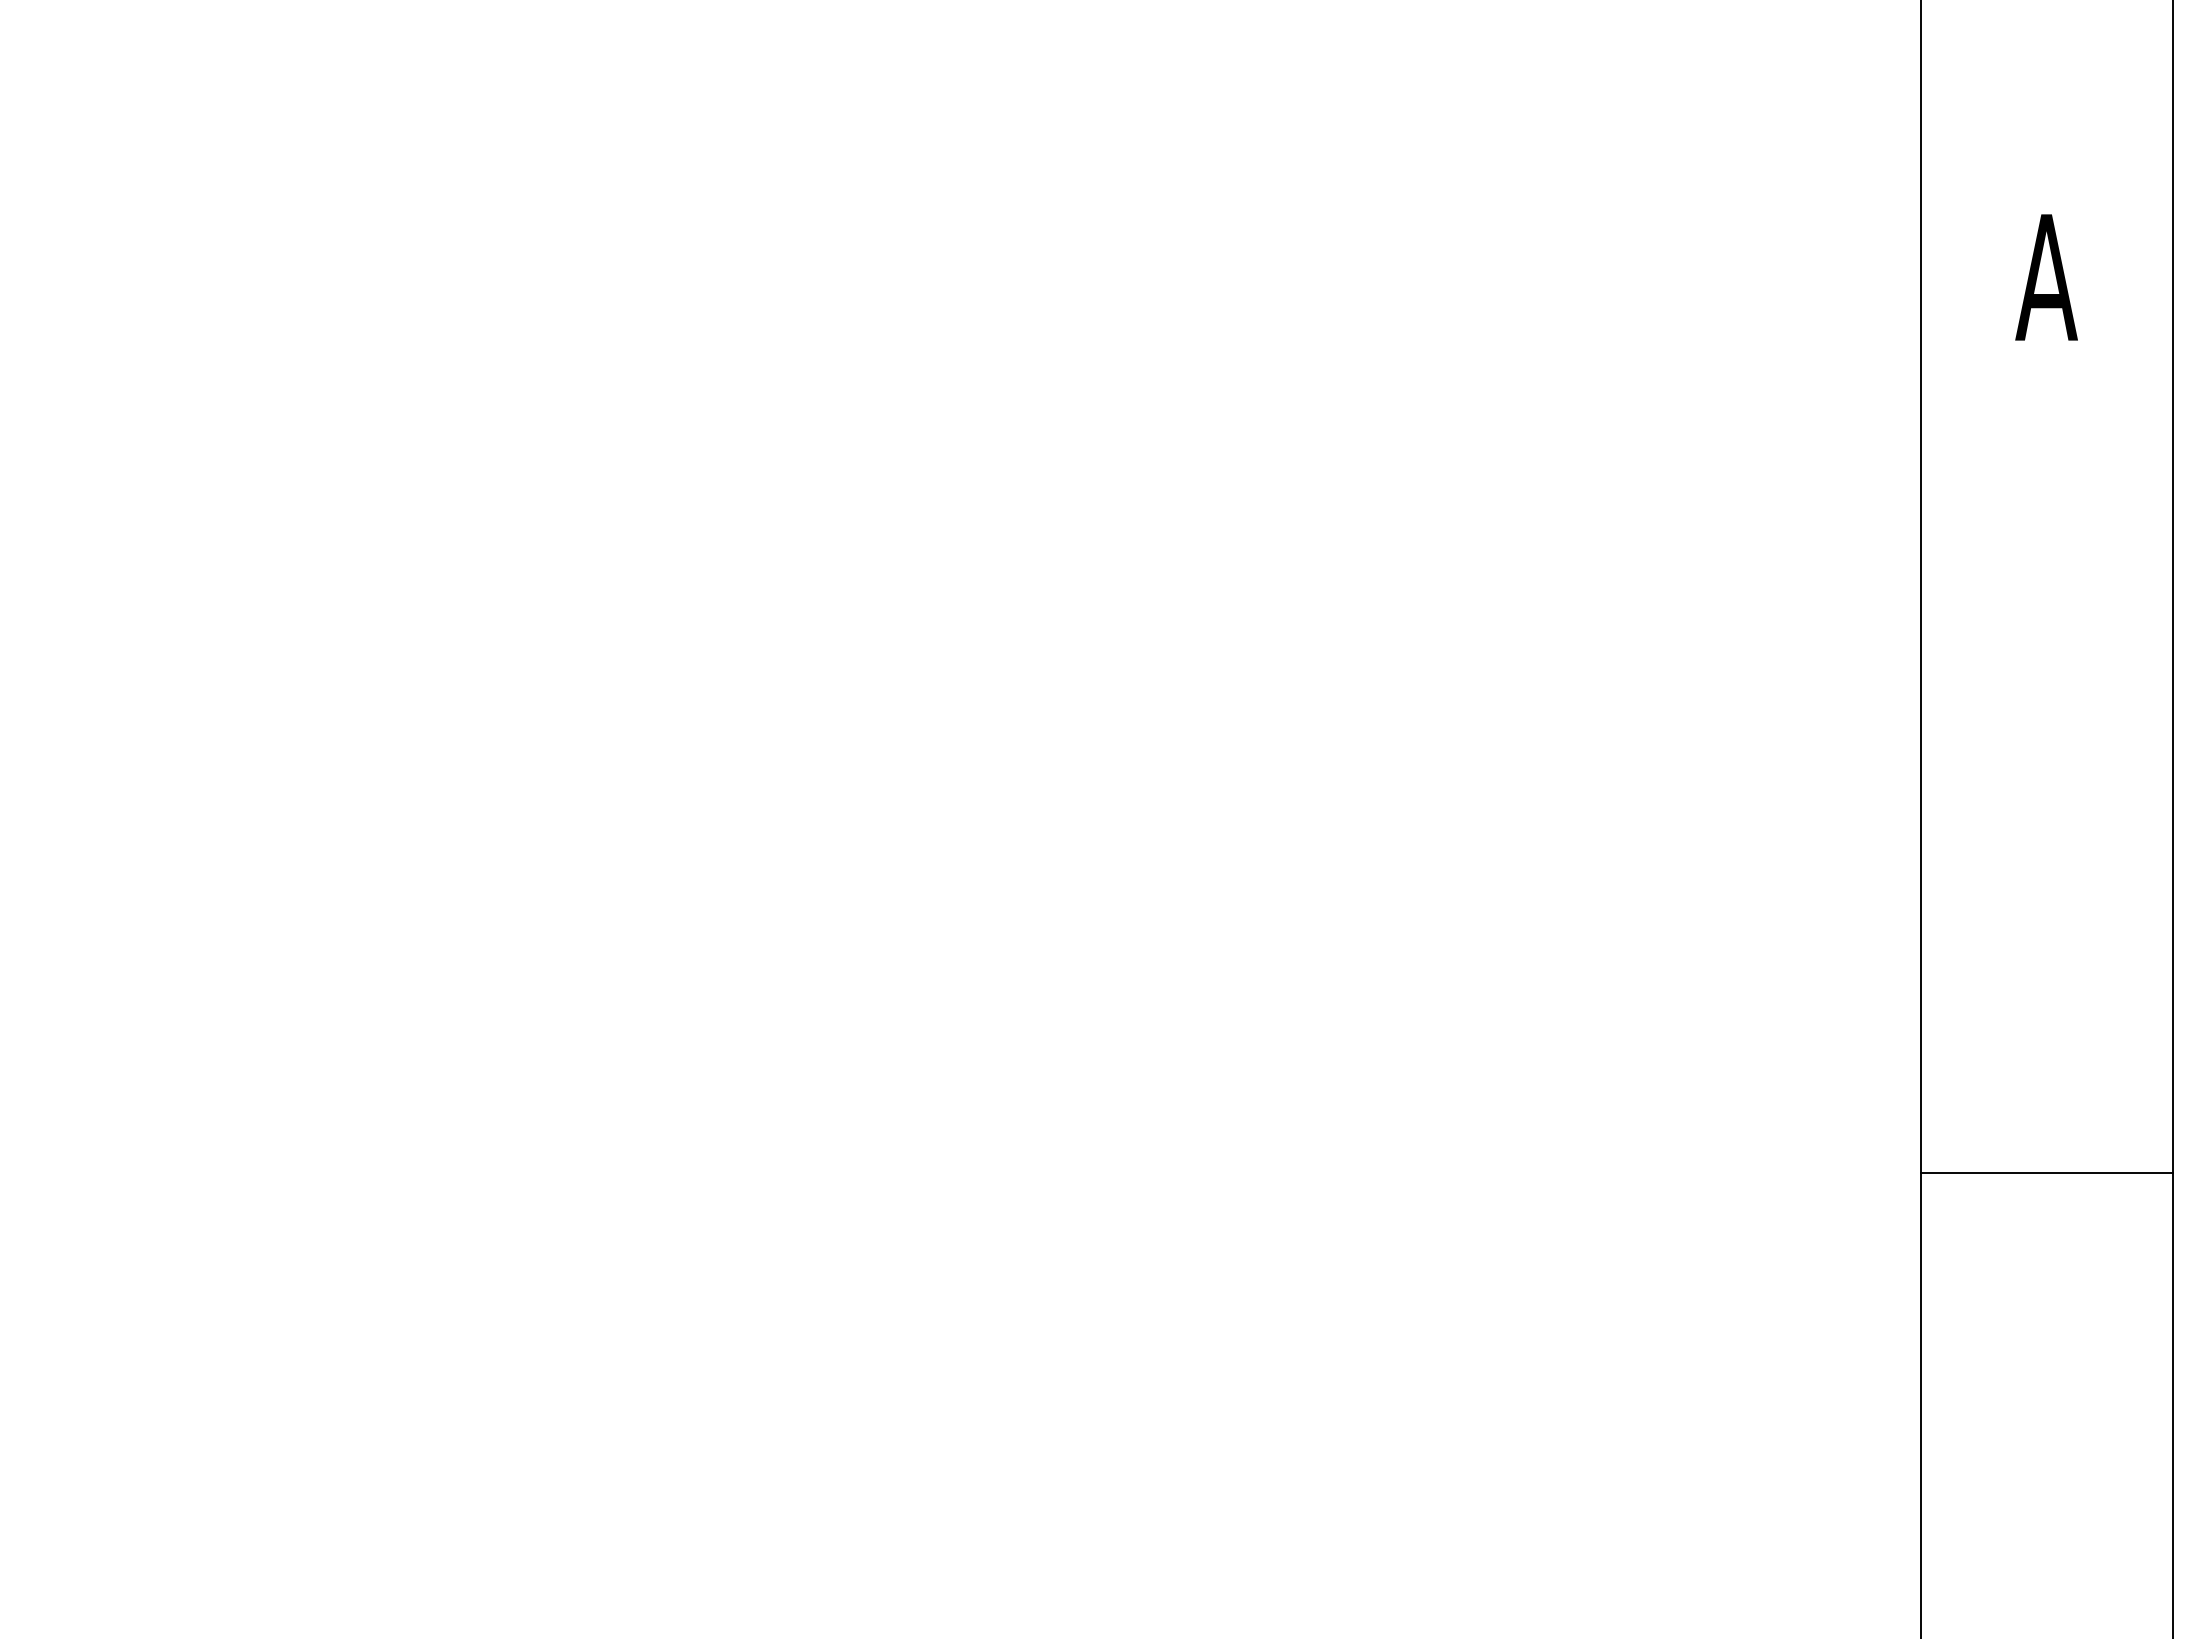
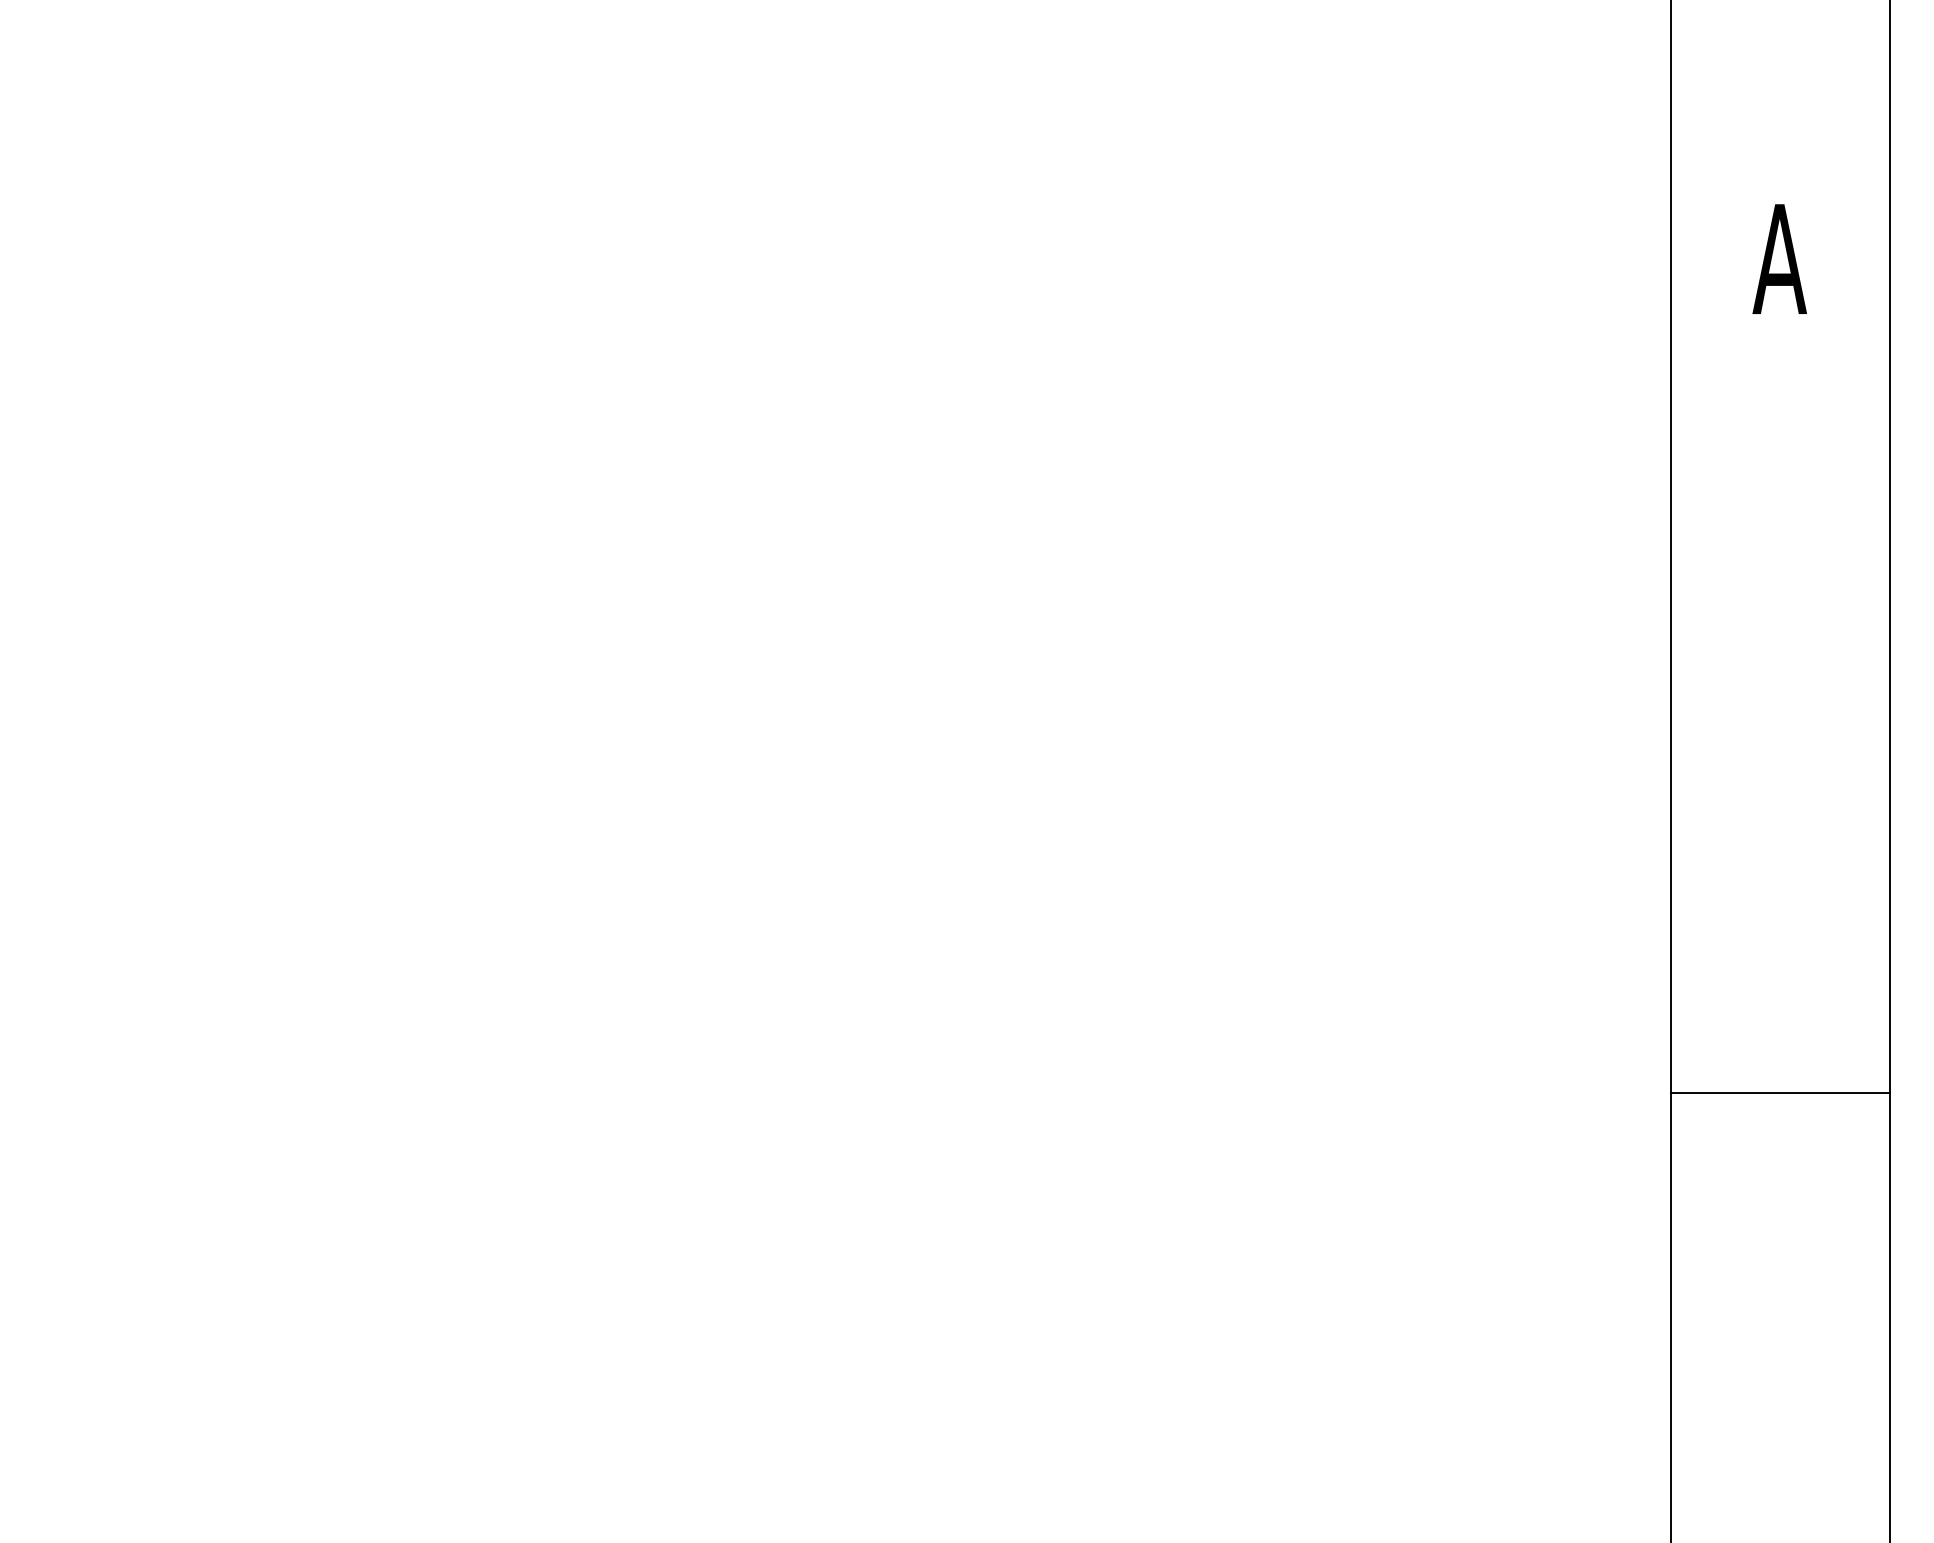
line: (2047, 1173) -> (1780, 1092), moved

